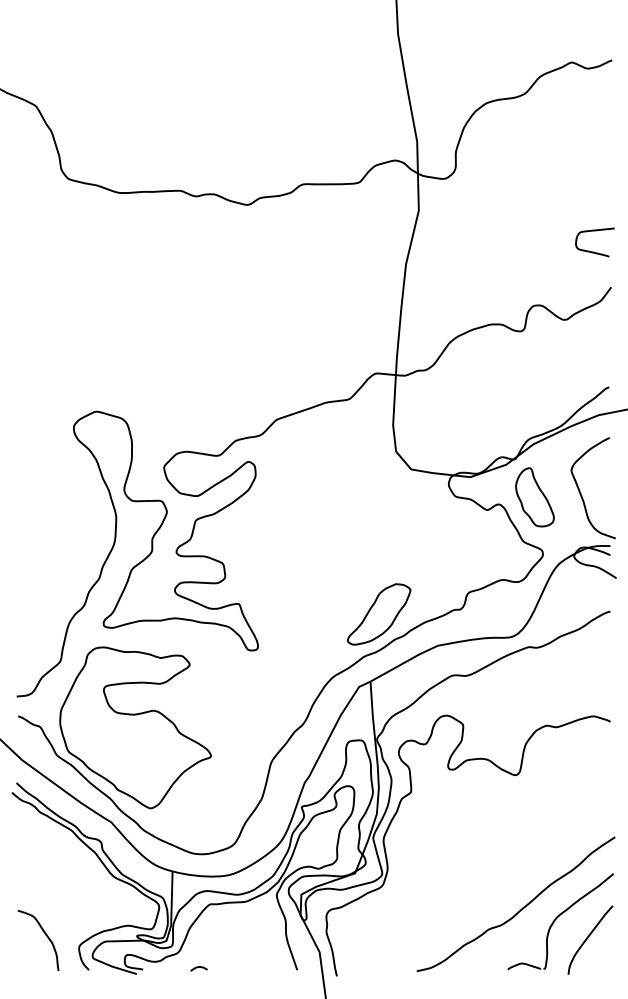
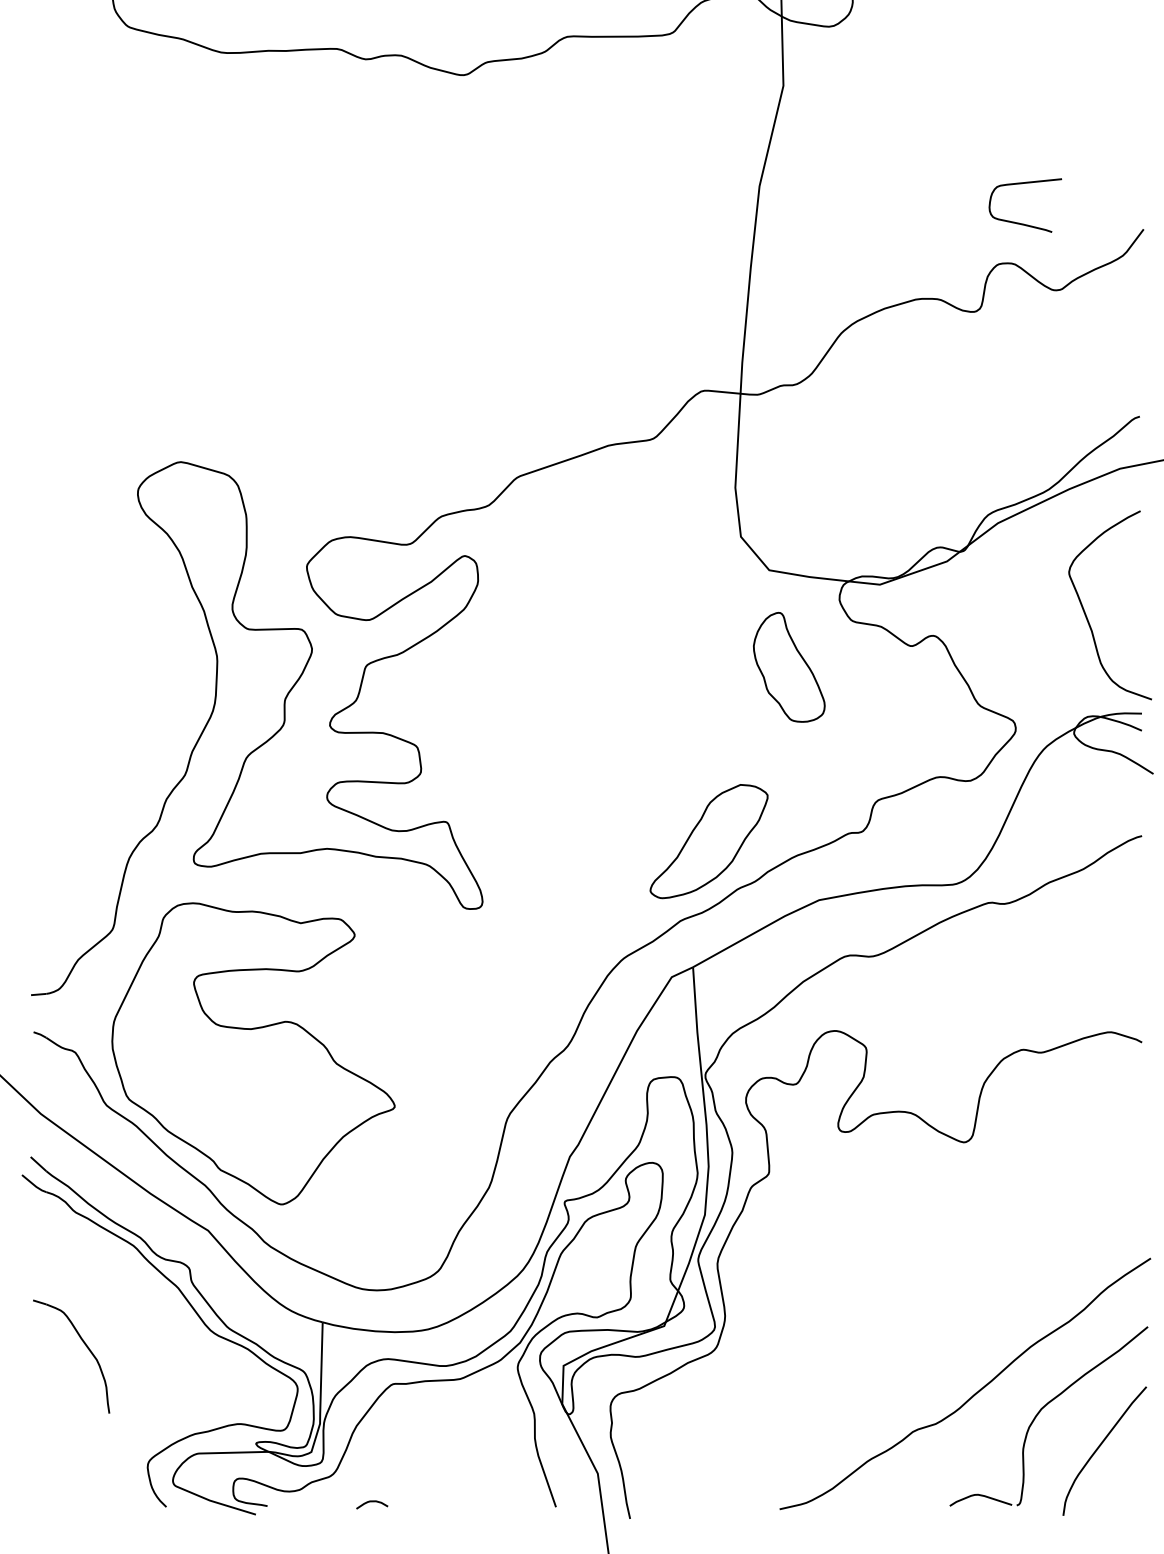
curve: (594, 251) -> (1024, 222), moved
part: (534, 497) -> (788, 667), moved
part: (45, 935) -> (84, 1346), moved

